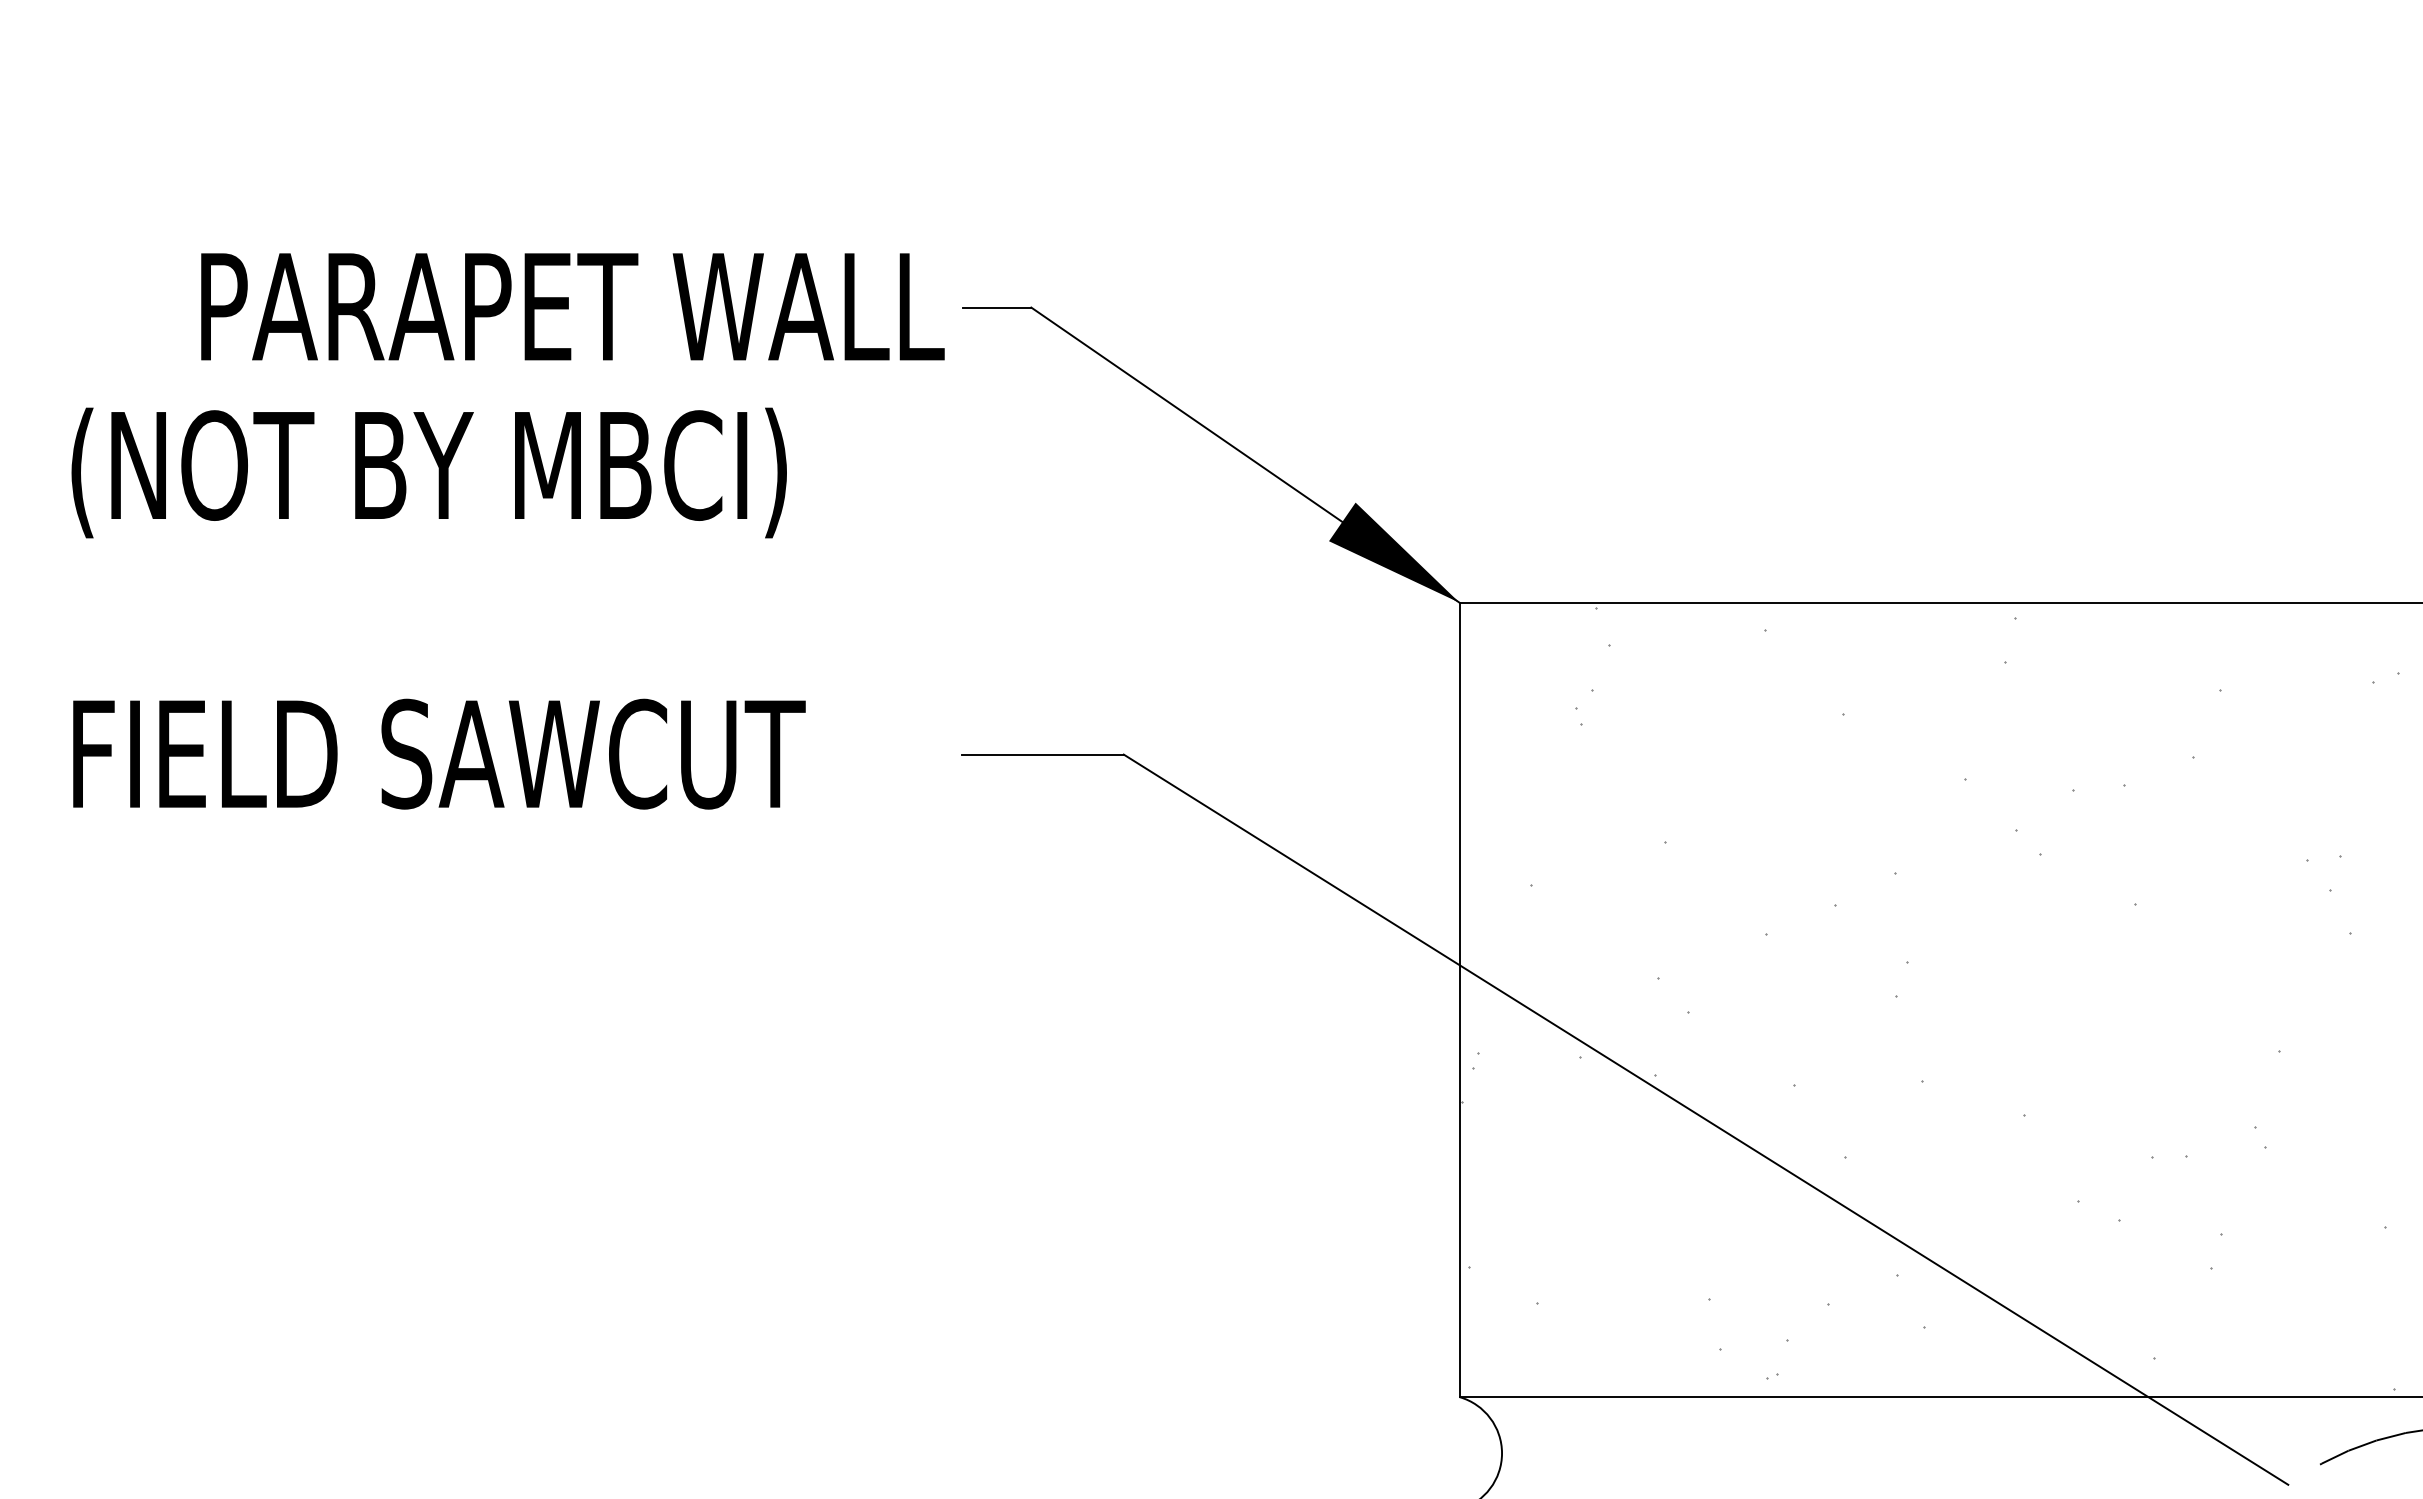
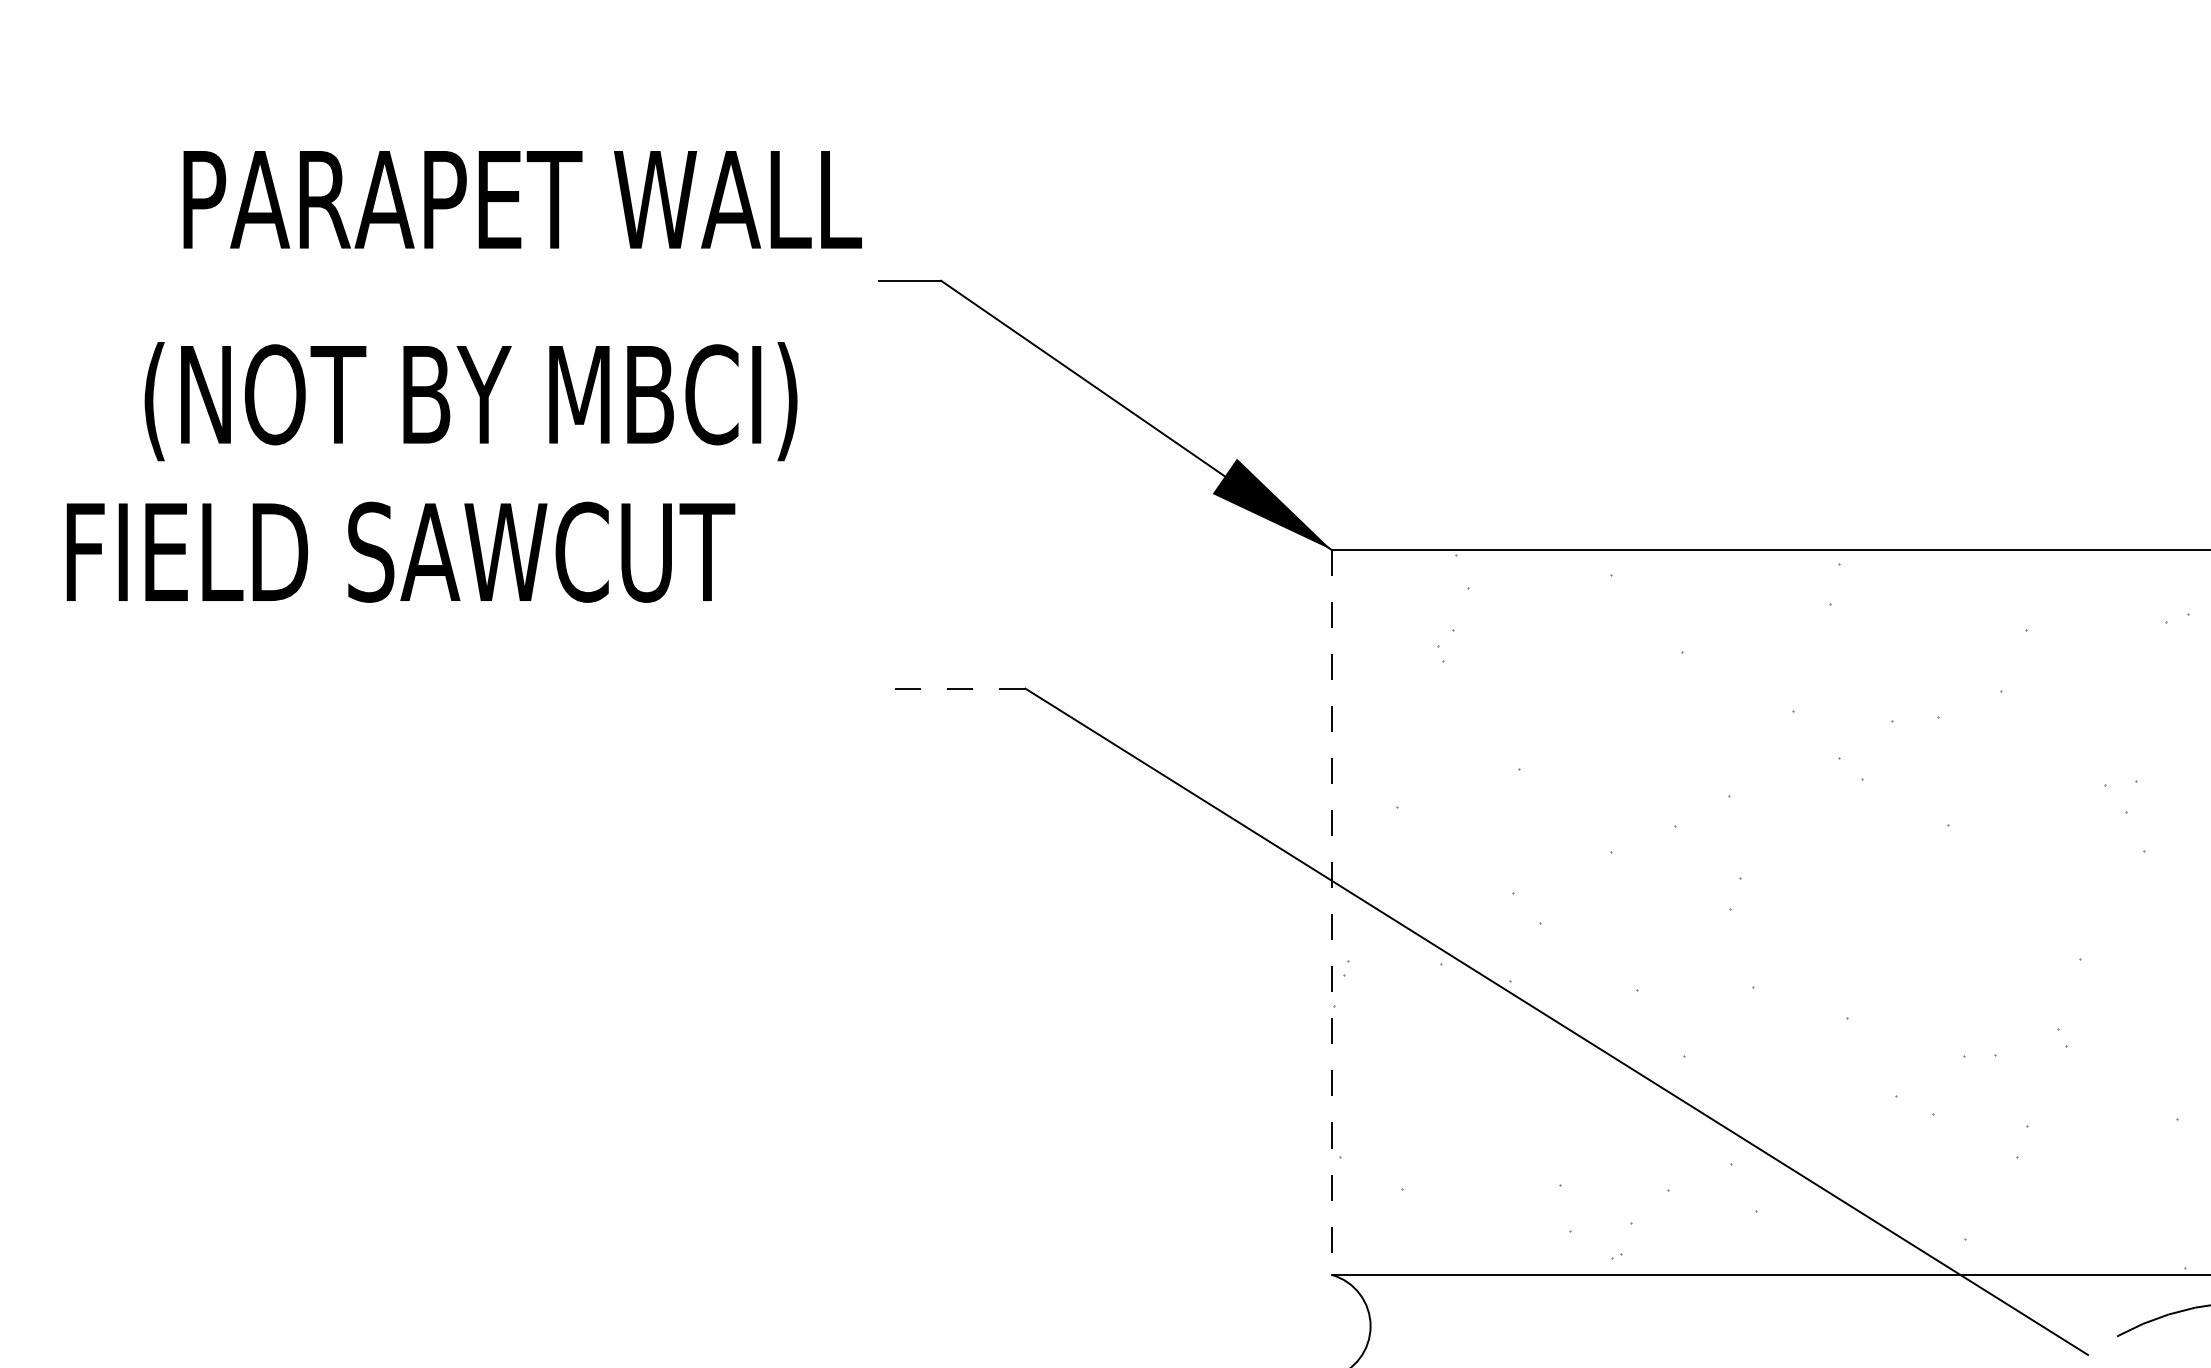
text: (572, 306) -> (522, 199), moved
text: (428, 472) -> (470, 401), moved
text: (439, 753) -> (401, 551), moved
line: (1042, 754) -> (951, 688), solid -> dashed
line: (1459, 1000) -> (1331, 913), solid -> dashed

